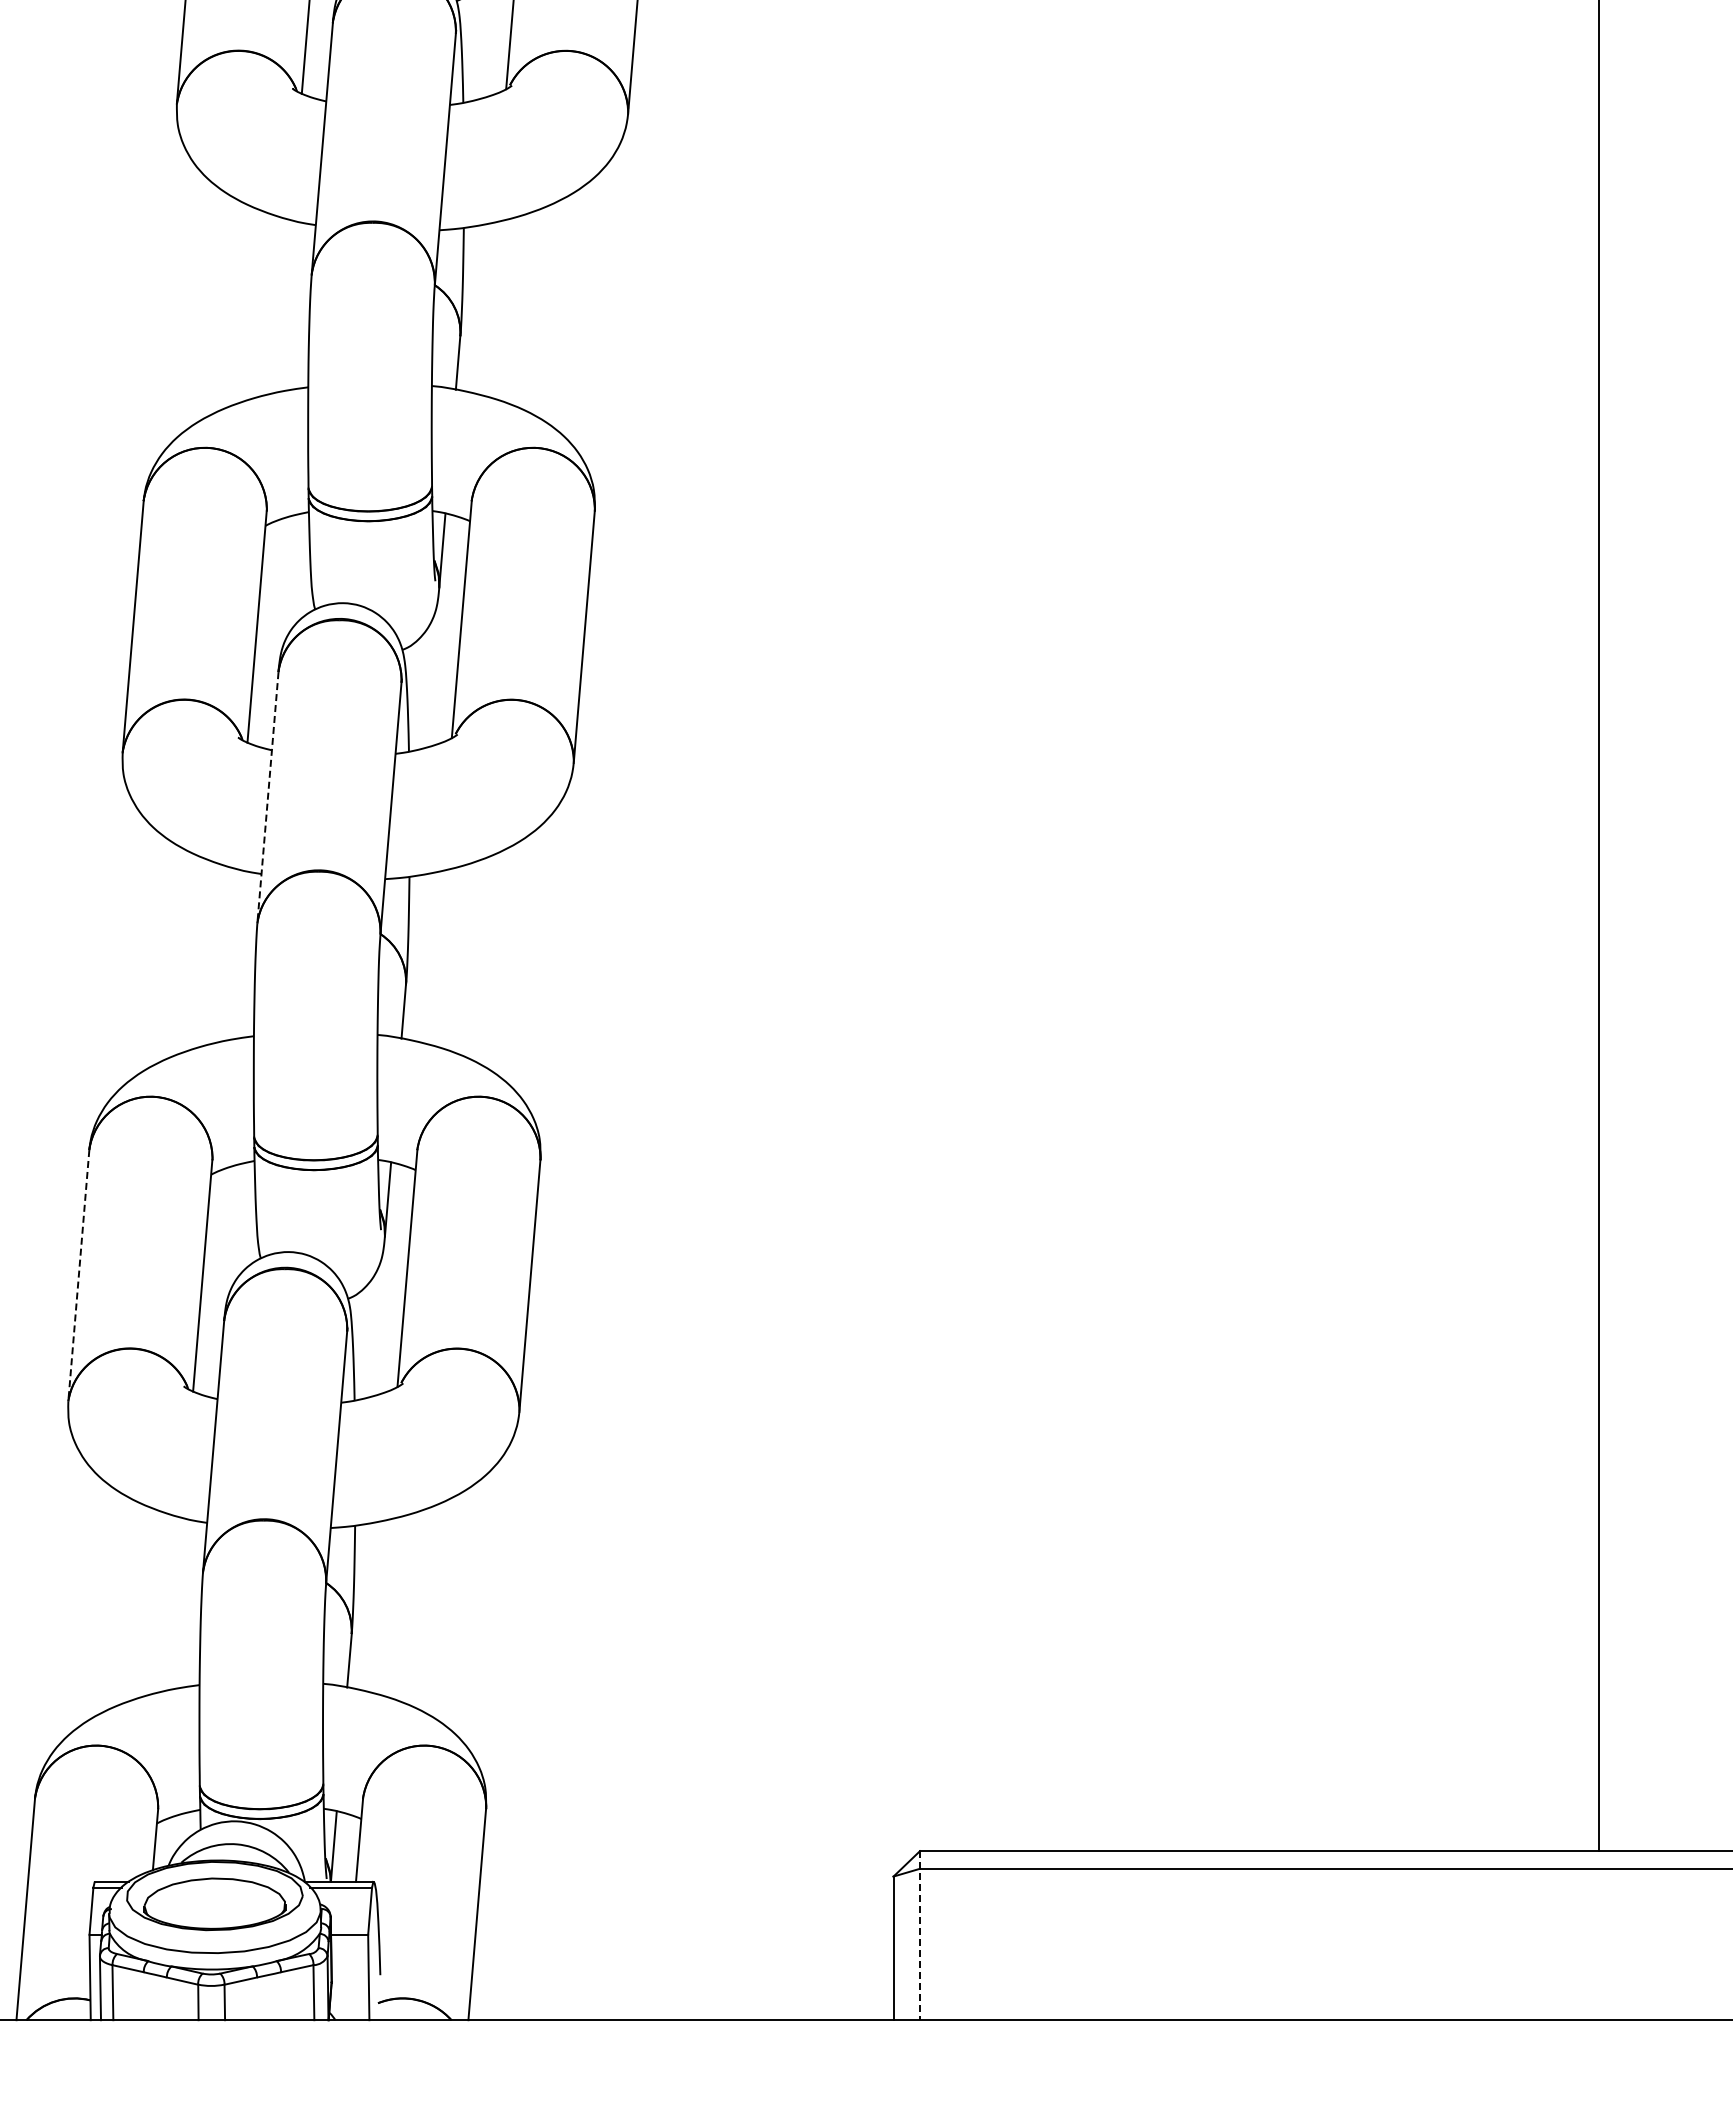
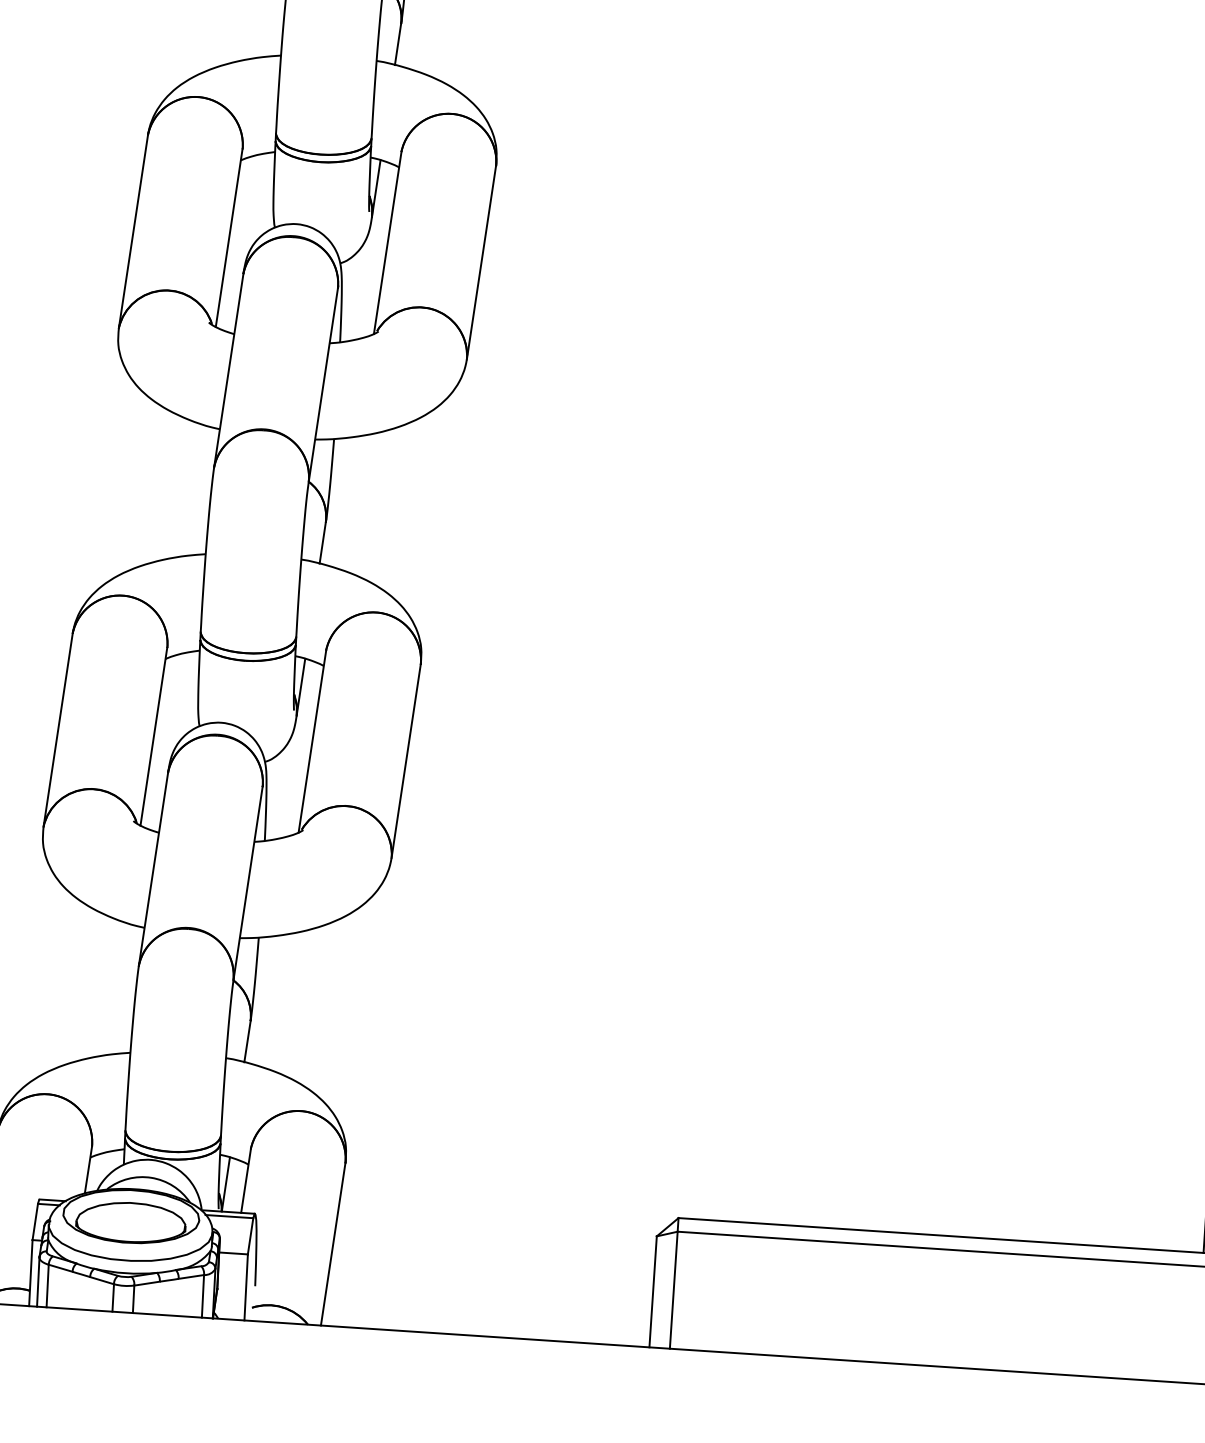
line: (267, 798) -> (228, 371), dashed -> solid
line: (78, 1276) -> (57, 730), dashed -> solid
line: (920, 1935) -> (674, 1283), dashed -> solid

